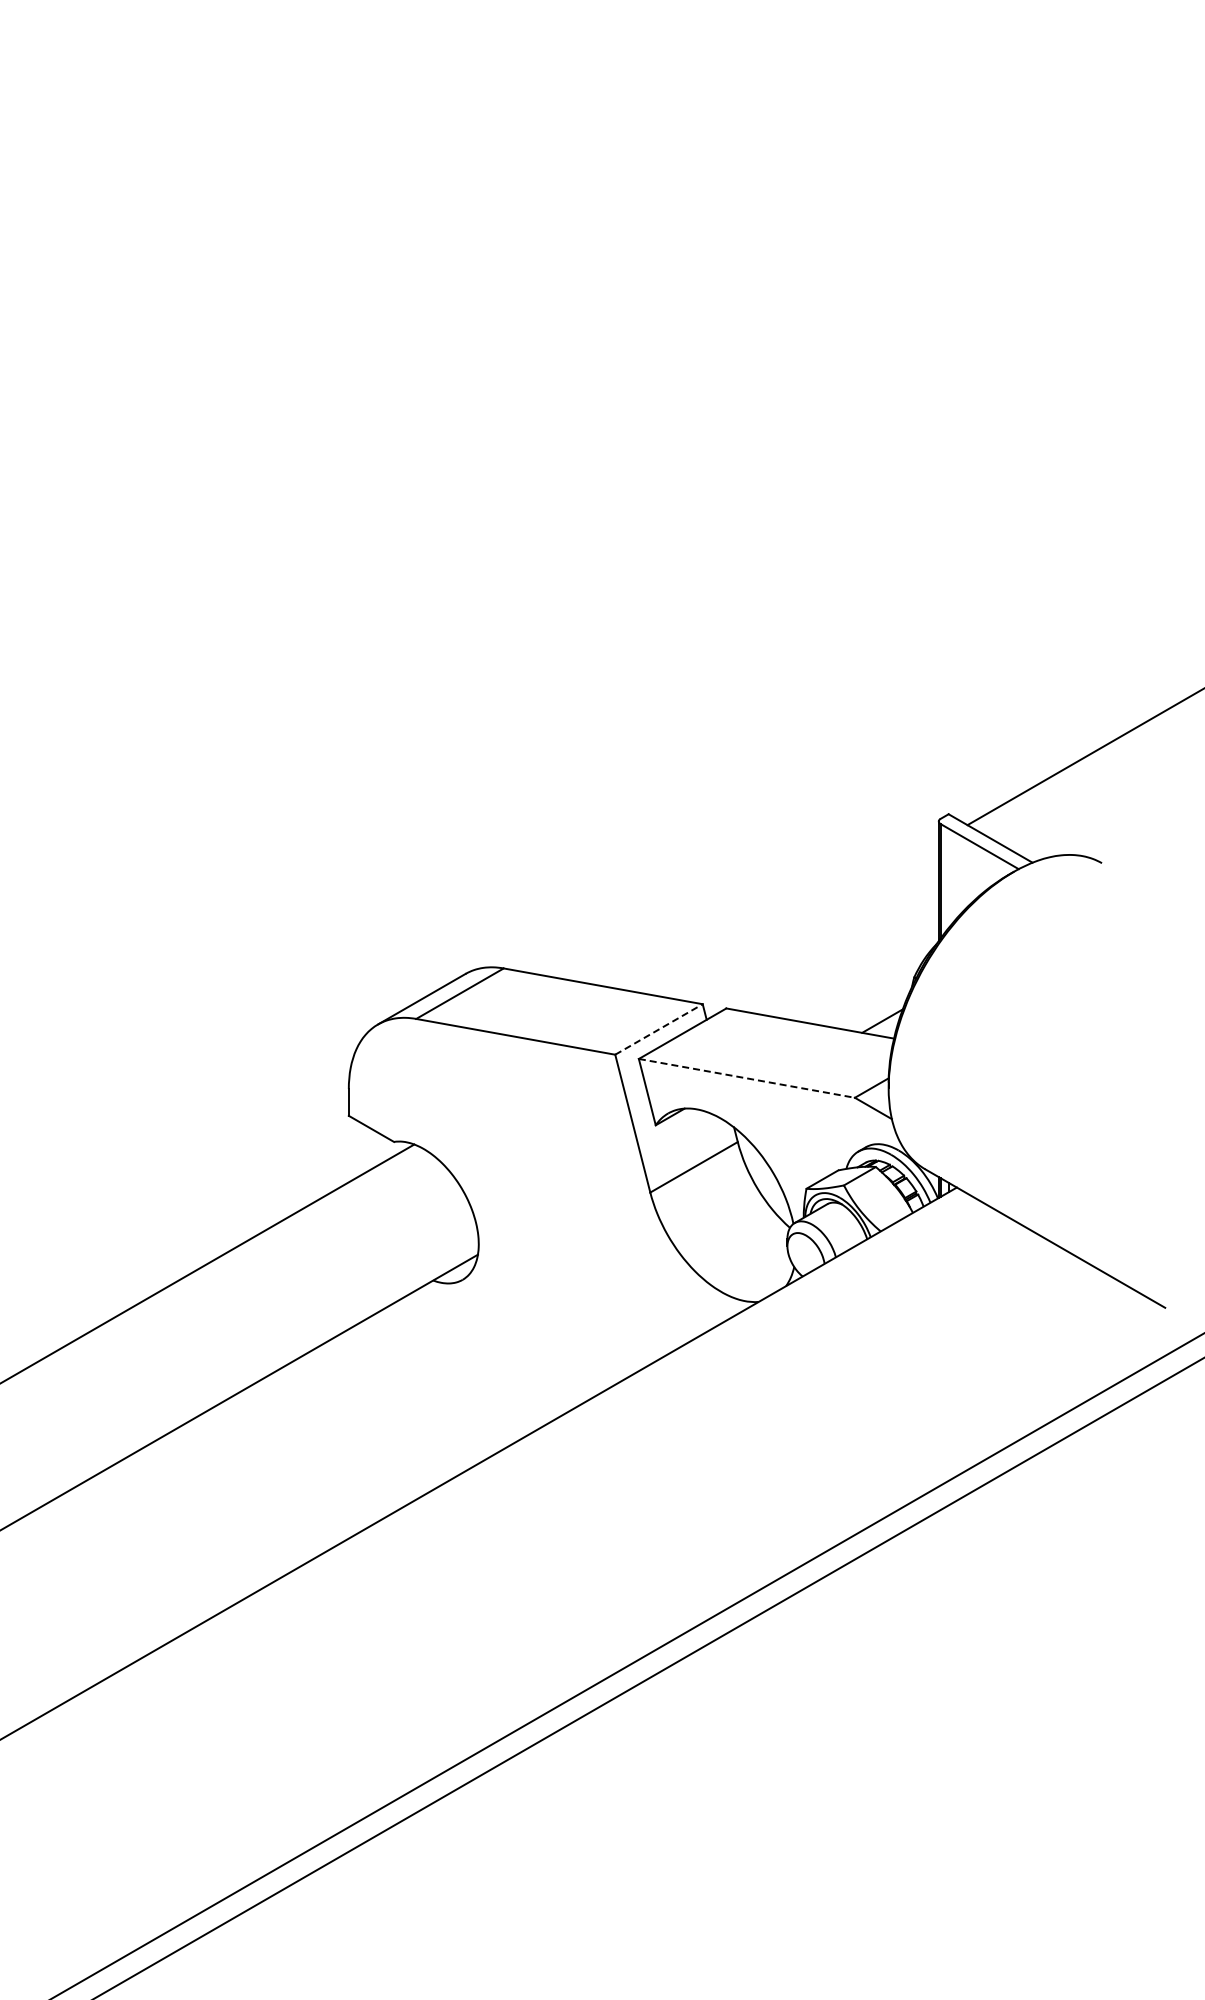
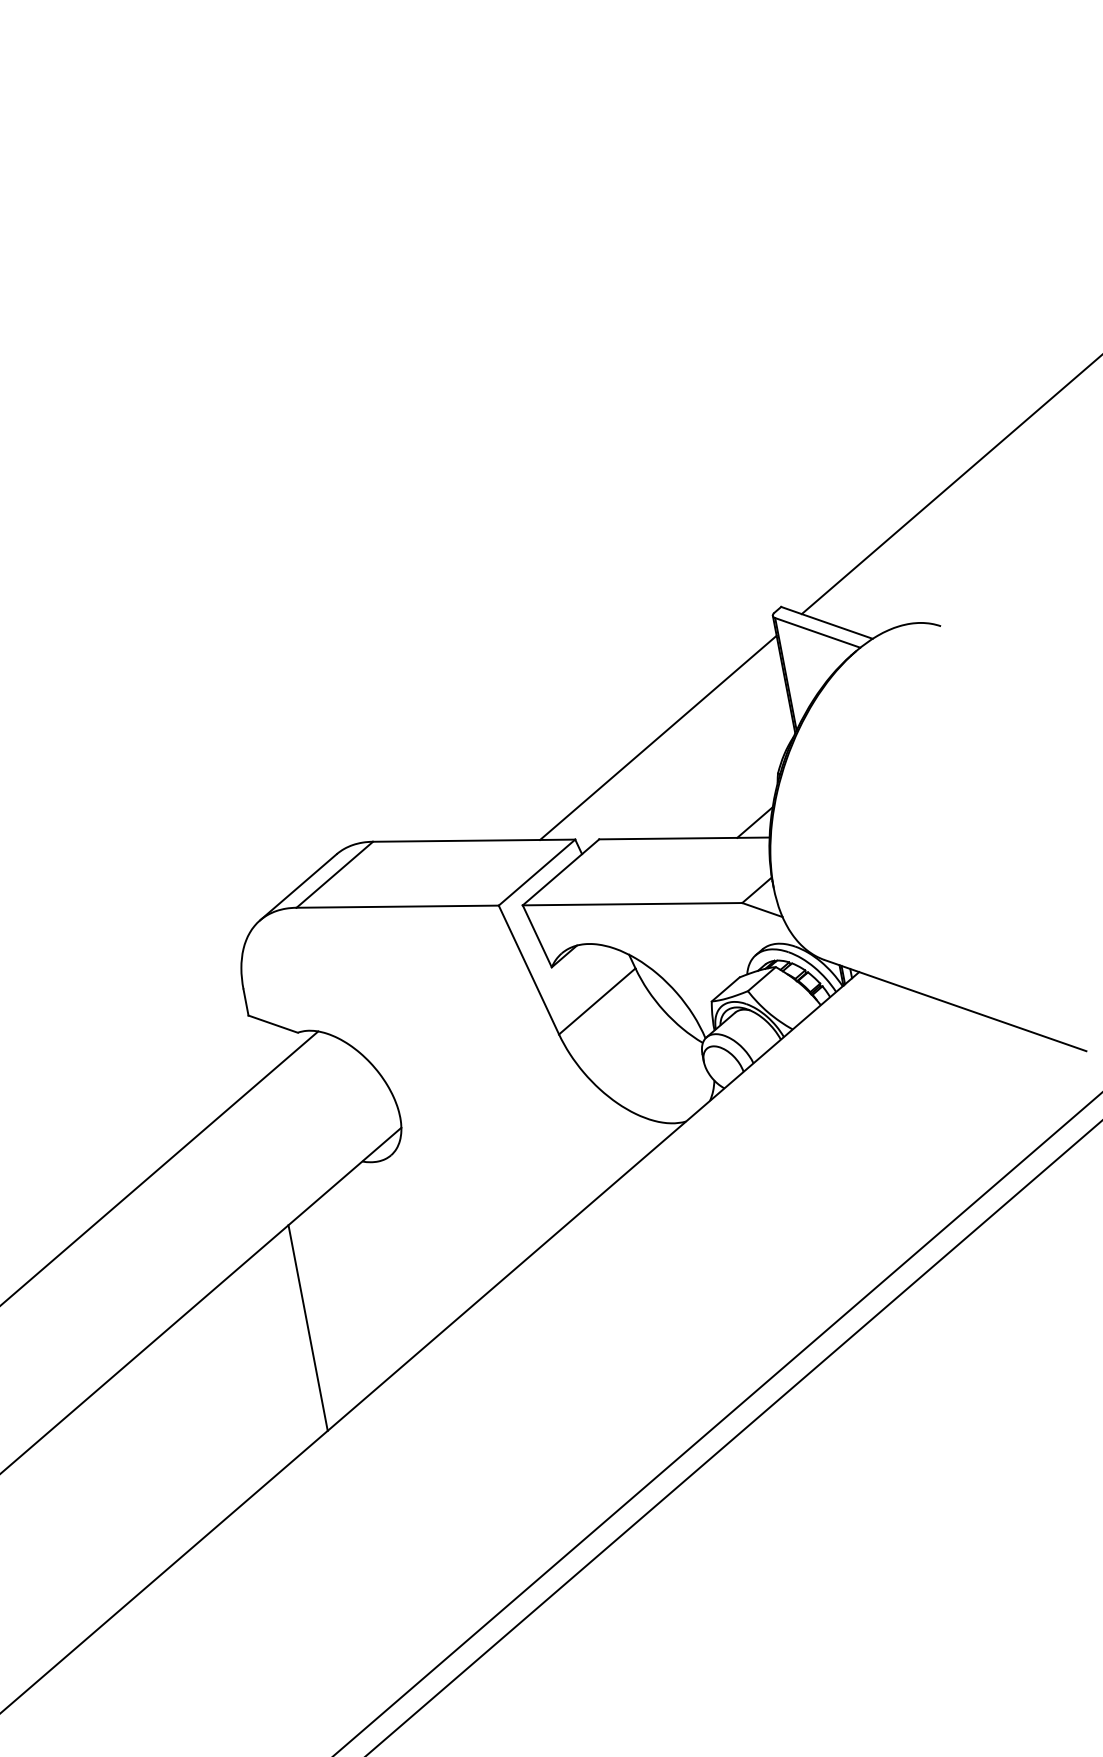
line: (803, 919) -> (658, 737), added
line: (659, 1029) -> (537, 872), dashed -> solid
line: (746, 1078) -> (632, 904), dashed -> solid
line: (348, 1433) -> (307, 1327), added

